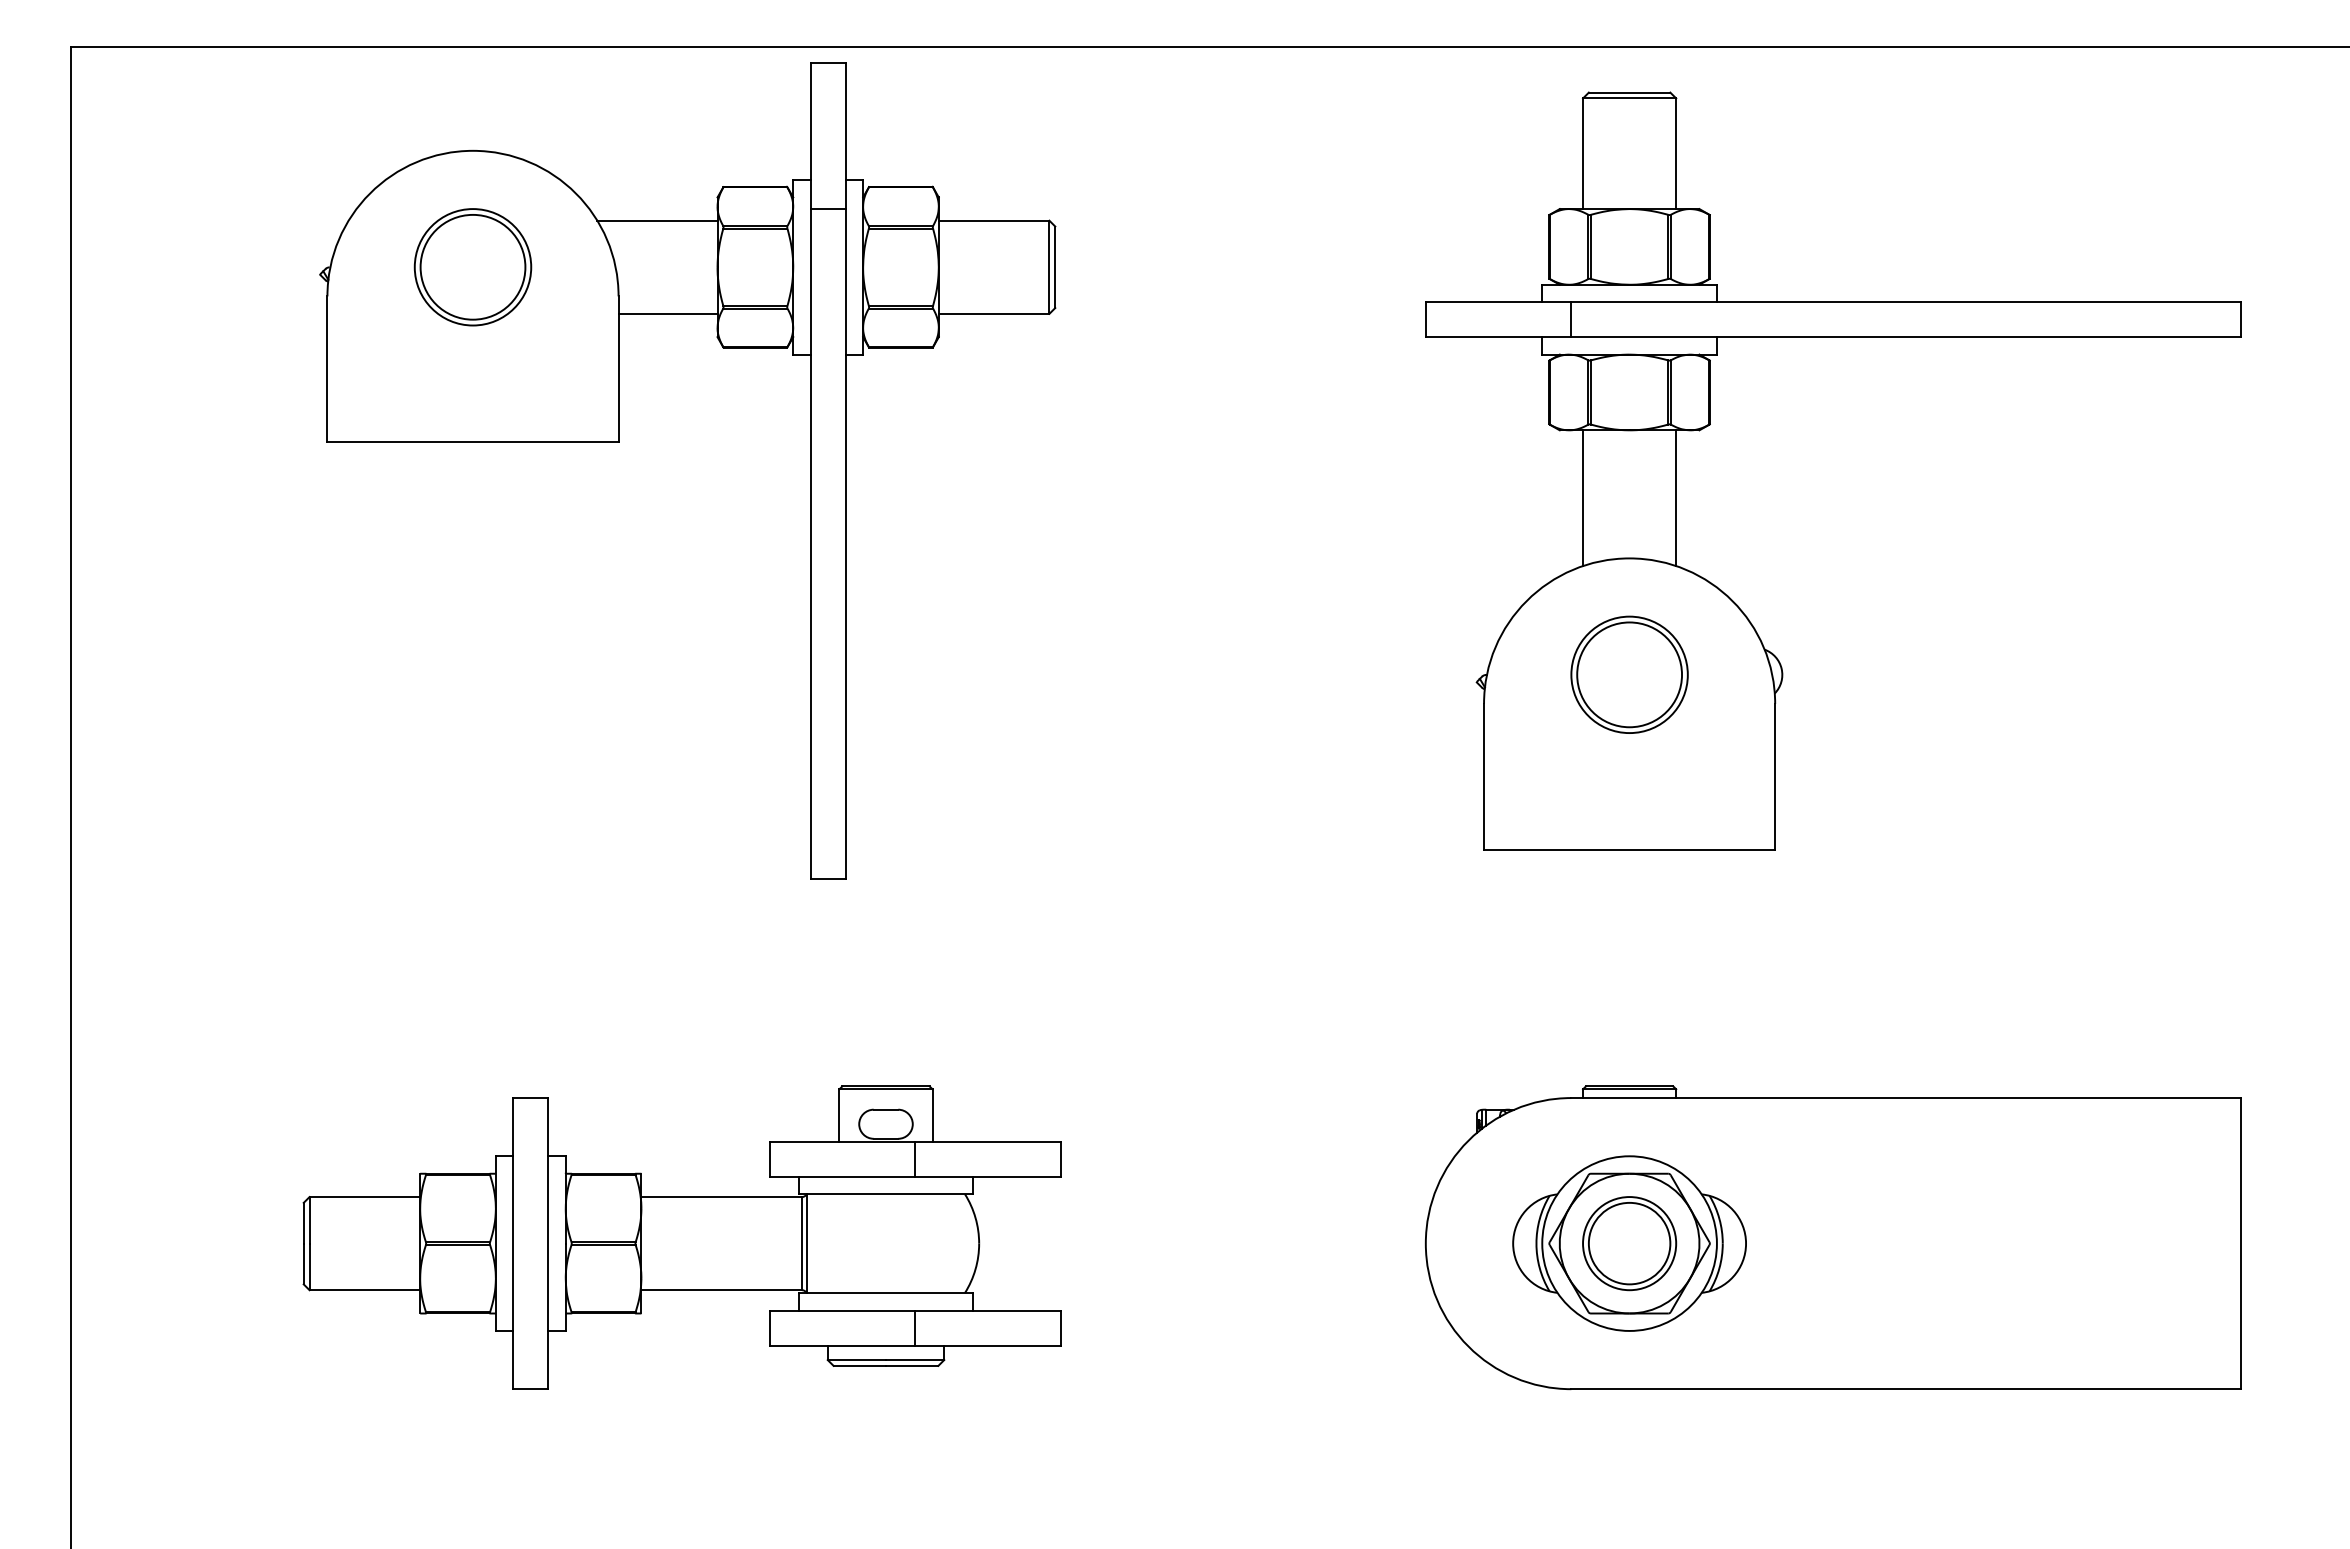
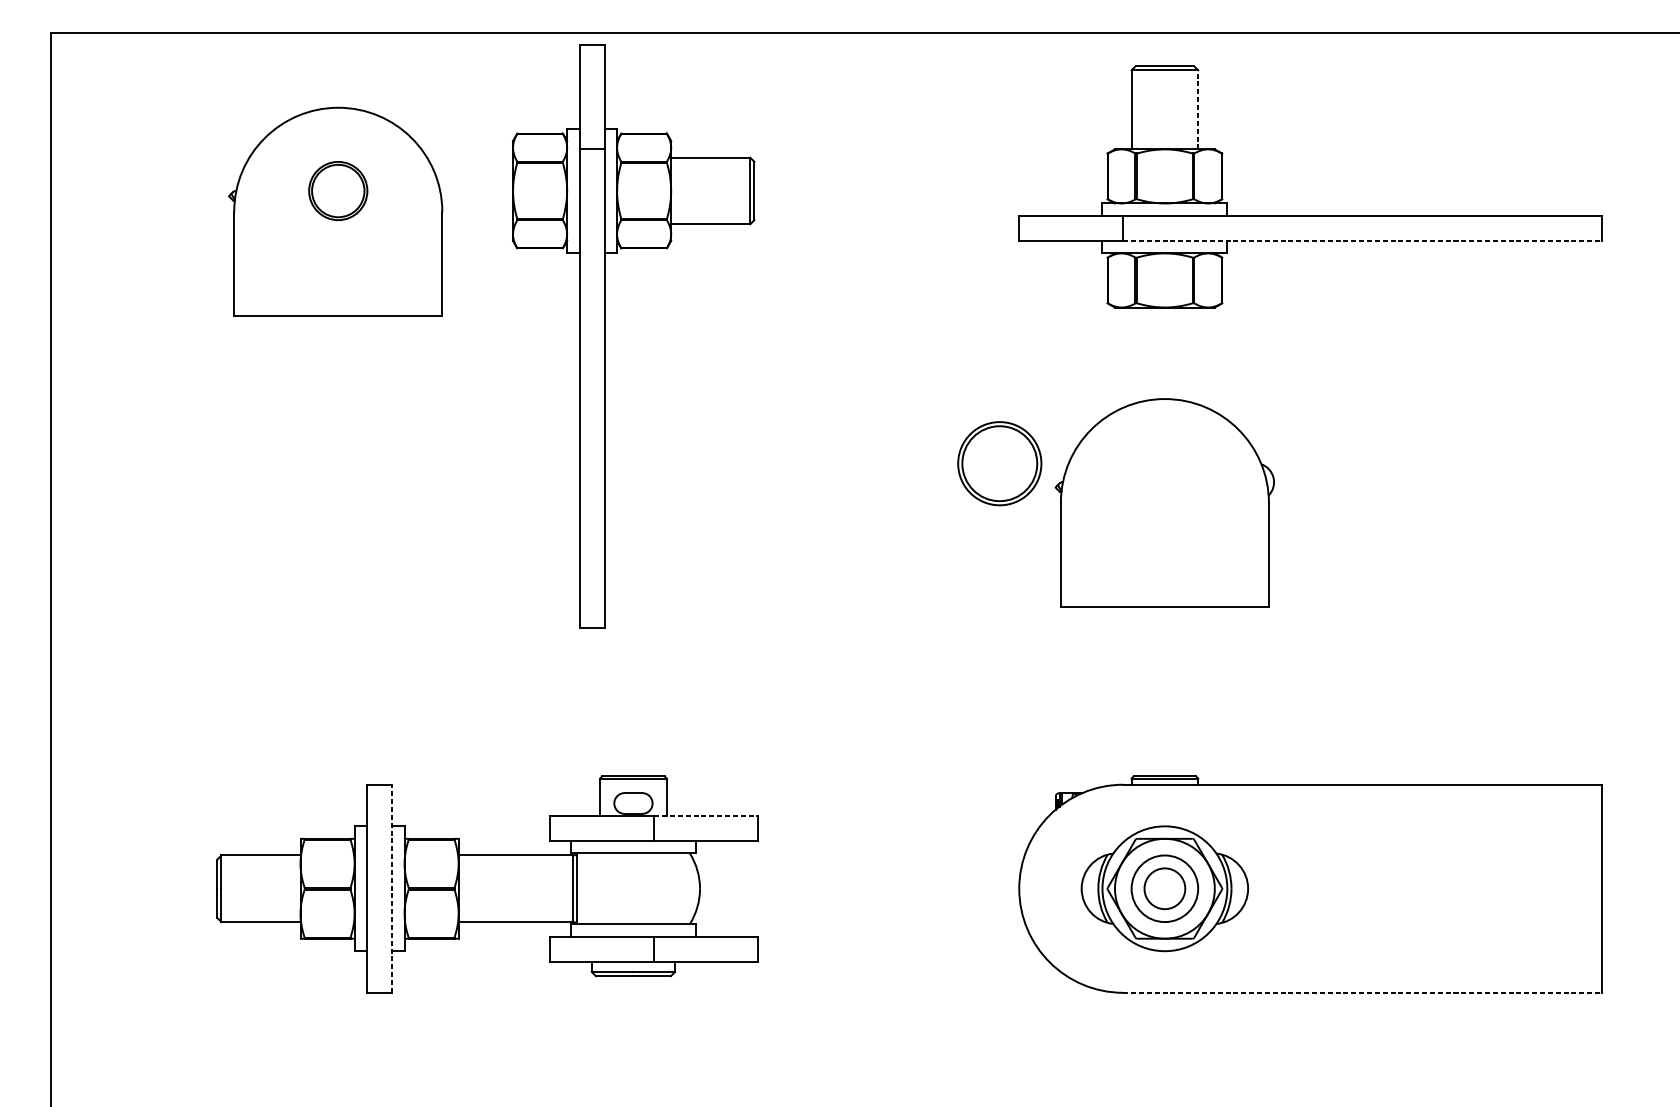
line: (1676, 153) -> (1198, 109), solid -> dashed
line: (657, 220) -> (470, 157), removed
part: (472, 267) -> (337, 191), size x0.7
line: (667, 313) -> (477, 224), removed
line: (1906, 337) -> (1362, 241), solid -> dashed
line: (1583, 498) -> (1131, 356), removed
line: (1676, 498) -> (1198, 356), removed
part: (1629, 674) -> (999, 463), moved
line: (987, 1141) -> (705, 815), solid -> dashed
line: (548, 1243) -> (392, 888), solid -> dashed
circle: (1629, 1243) -> (1164, 888), size x0.7
line: (1906, 1389) -> (1362, 993), solid -> dashed

